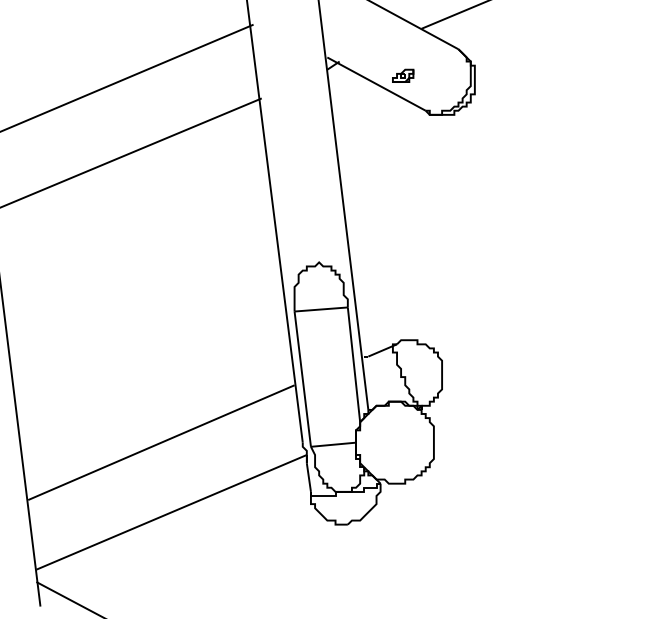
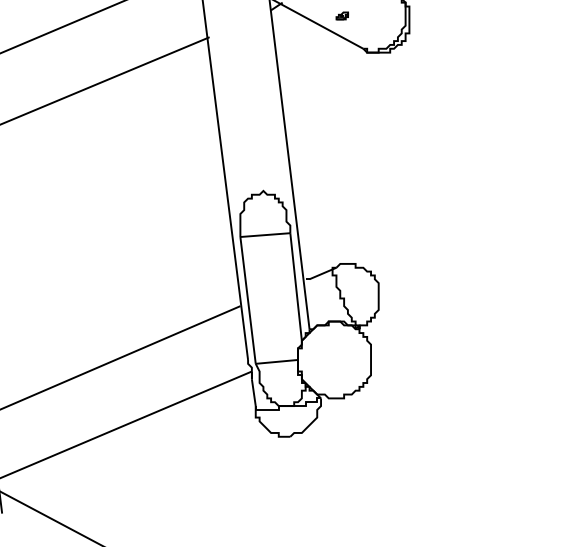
part: (403, 75) -> (342, 15), size x0.6

